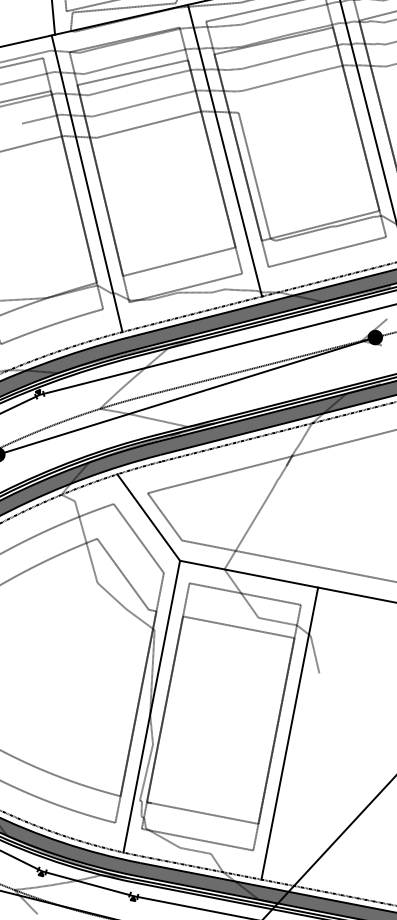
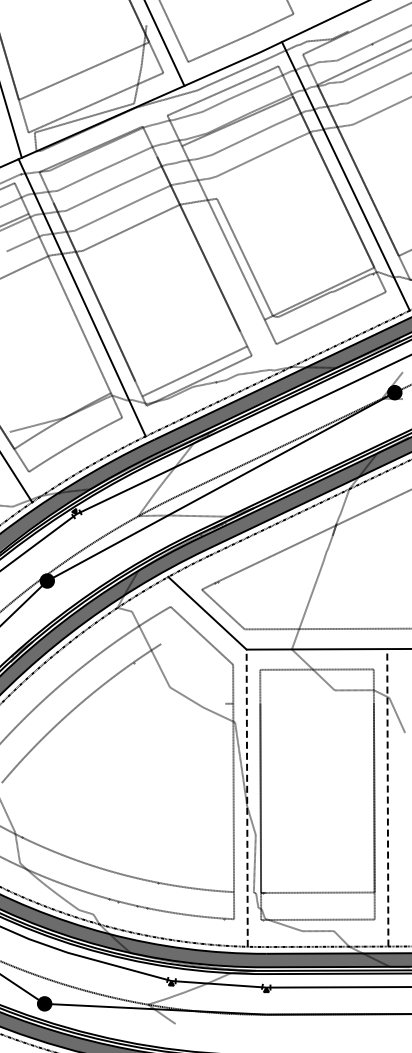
line: (132, 72) -> (105, 179), removed
line: (238, 147) -> (223, 232), removed
line: (224, 150) -> (210, 238), removed
line: (73, 186) -> (69, 303), removed
line: (178, 261) -> (194, 371), moved
line: (123, 573) -> (193, 673), removed
line: (238, 627) -> (316, 703), removed
line: (138, 703) -> (233, 797), removed
line: (152, 707) -> (247, 798), solid -> dashed
line: (289, 733) -> (387, 797), solid -> dashed

